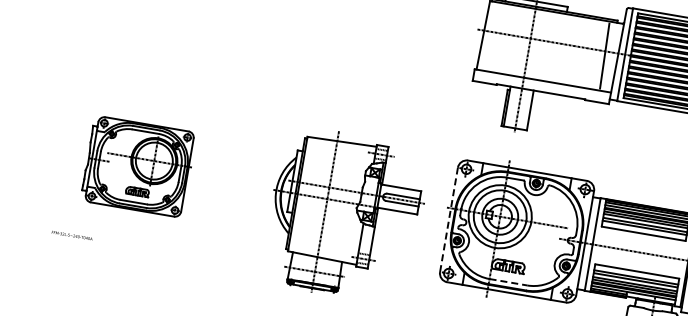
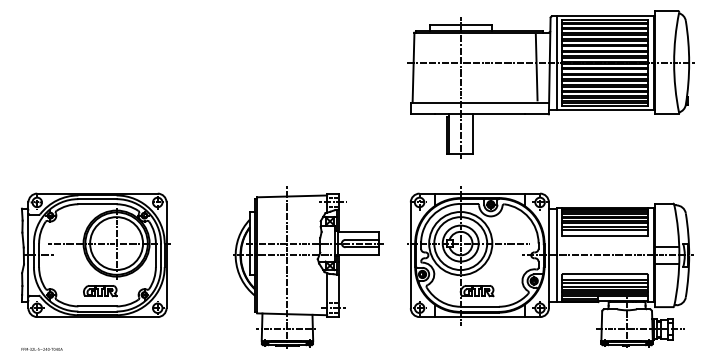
part: (138, 165) -> (95, 254), size x1.43
line: (448, 220) -> (410, 255), dashed -> solid
text: (71, 235) -> (41, 349), moved
line: (509, 282) -> (480, 306), dashed -> solid

